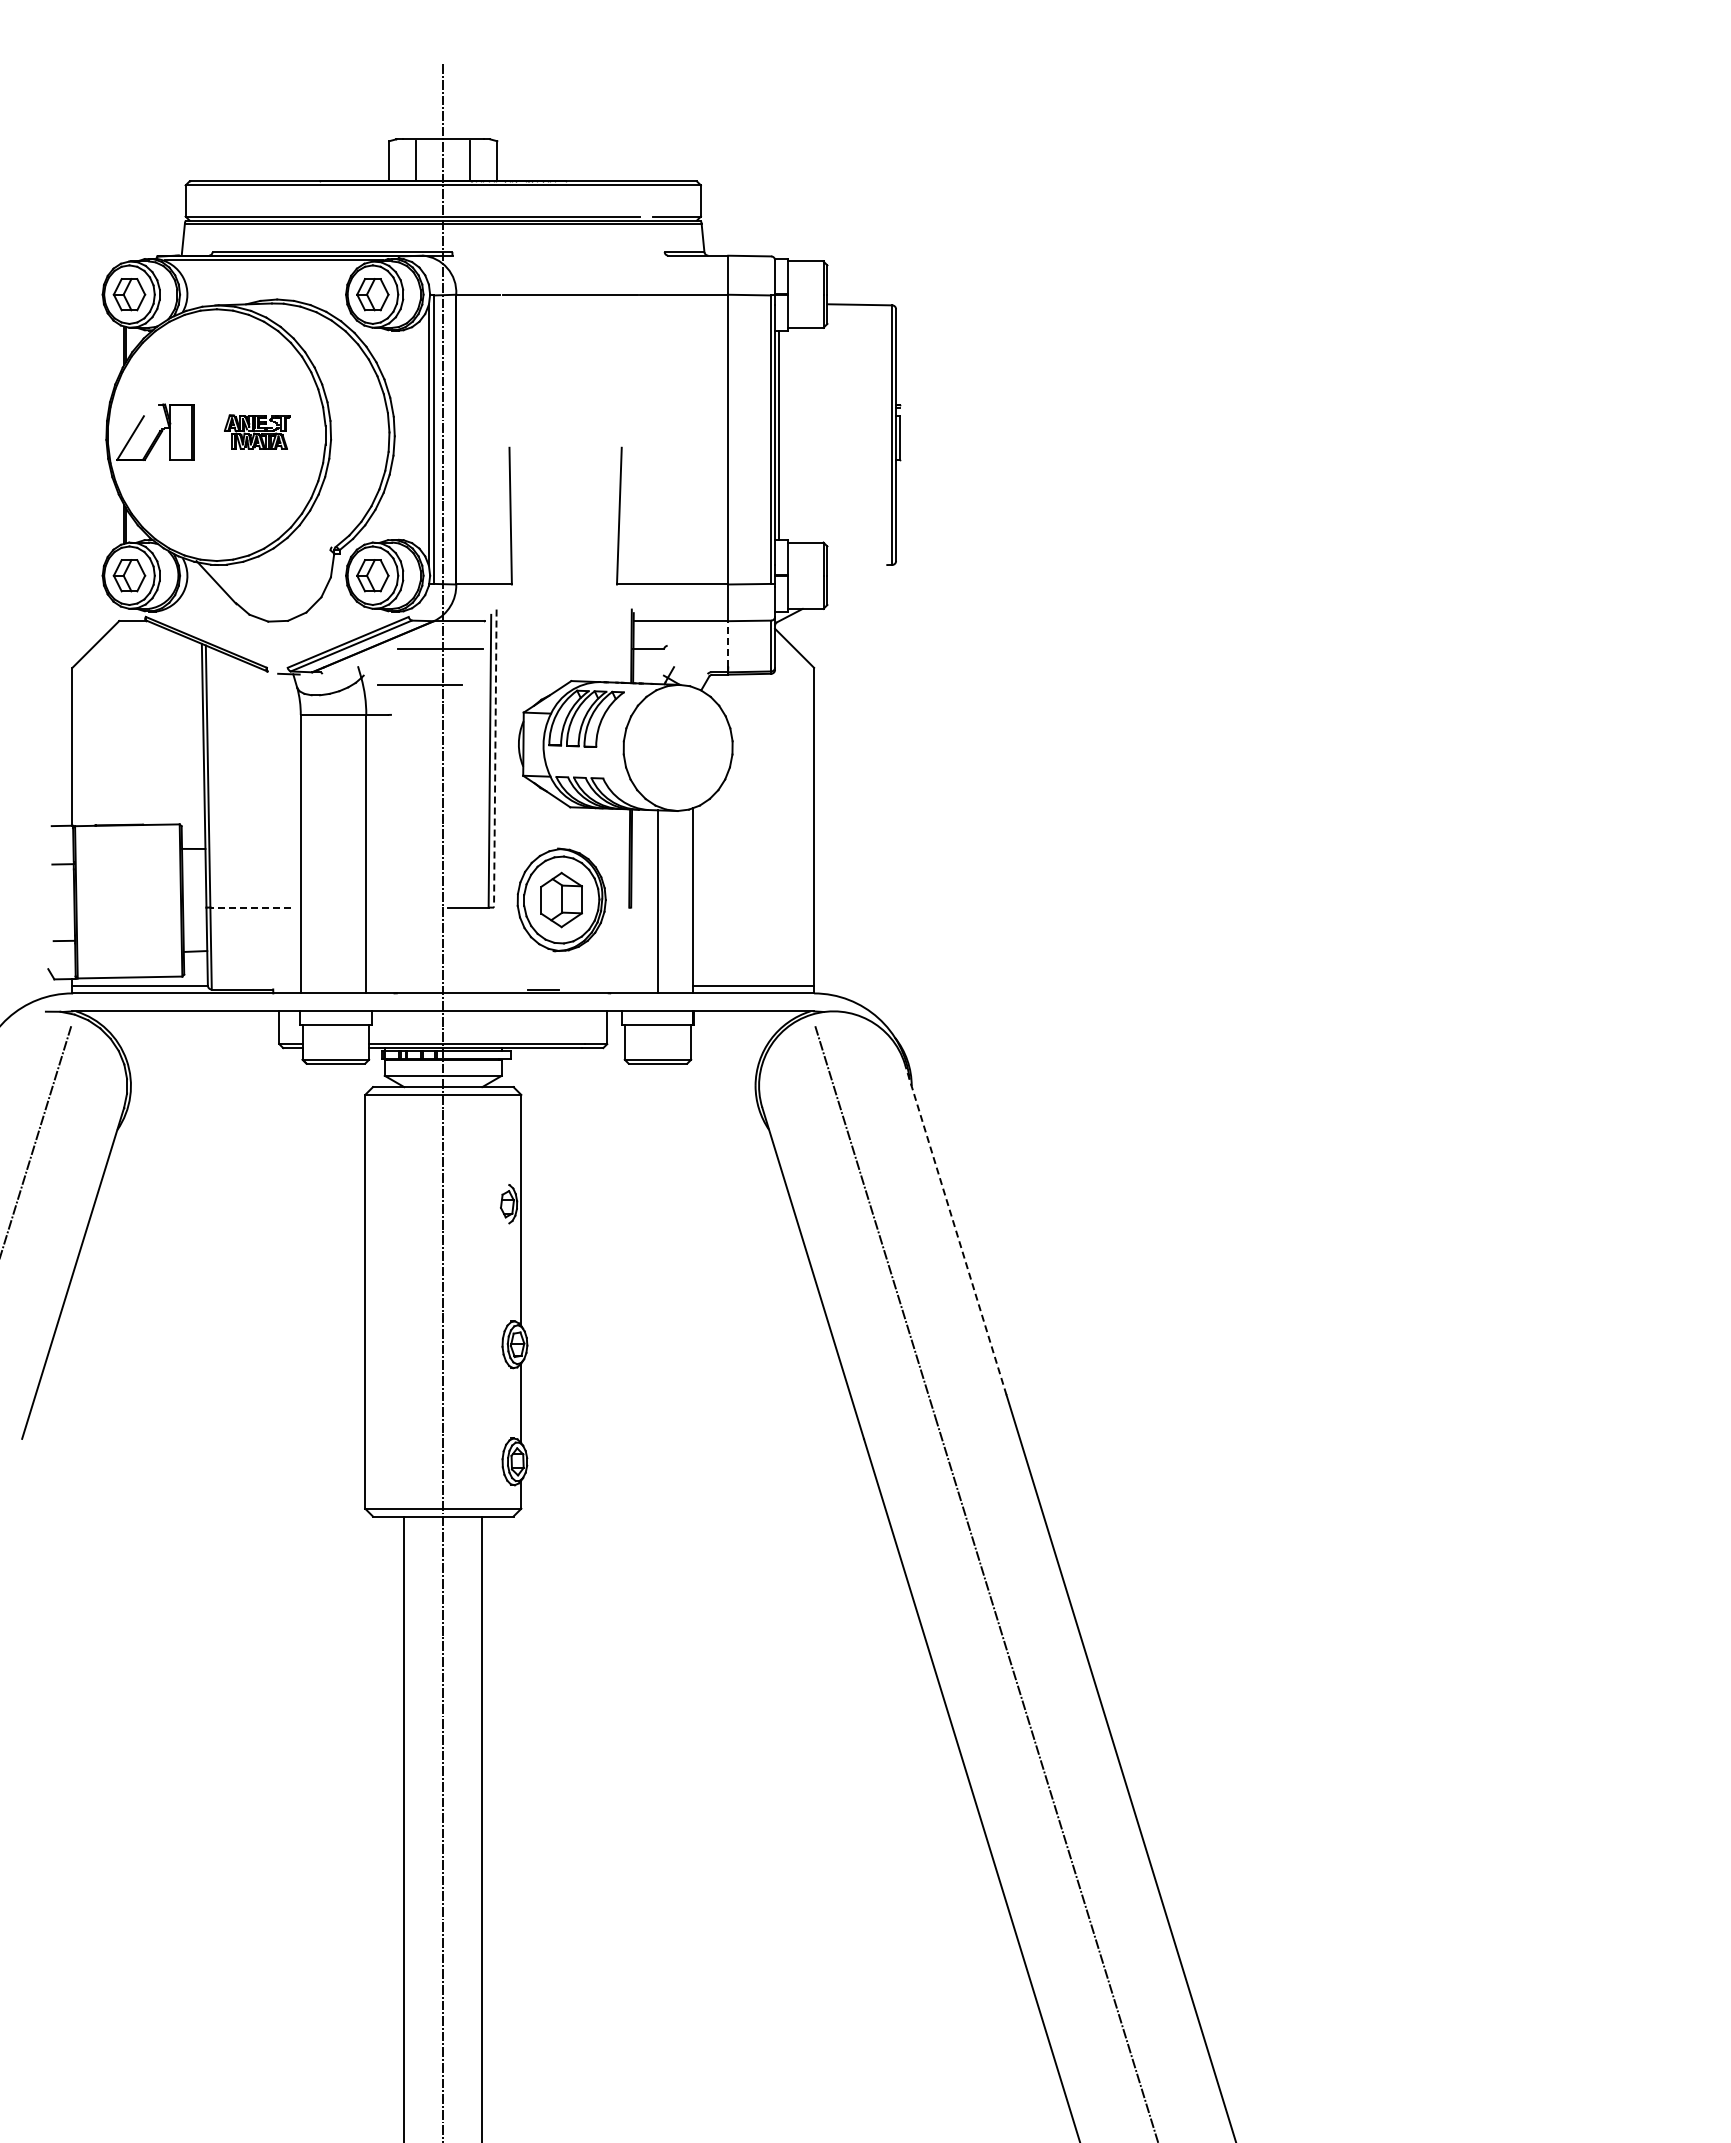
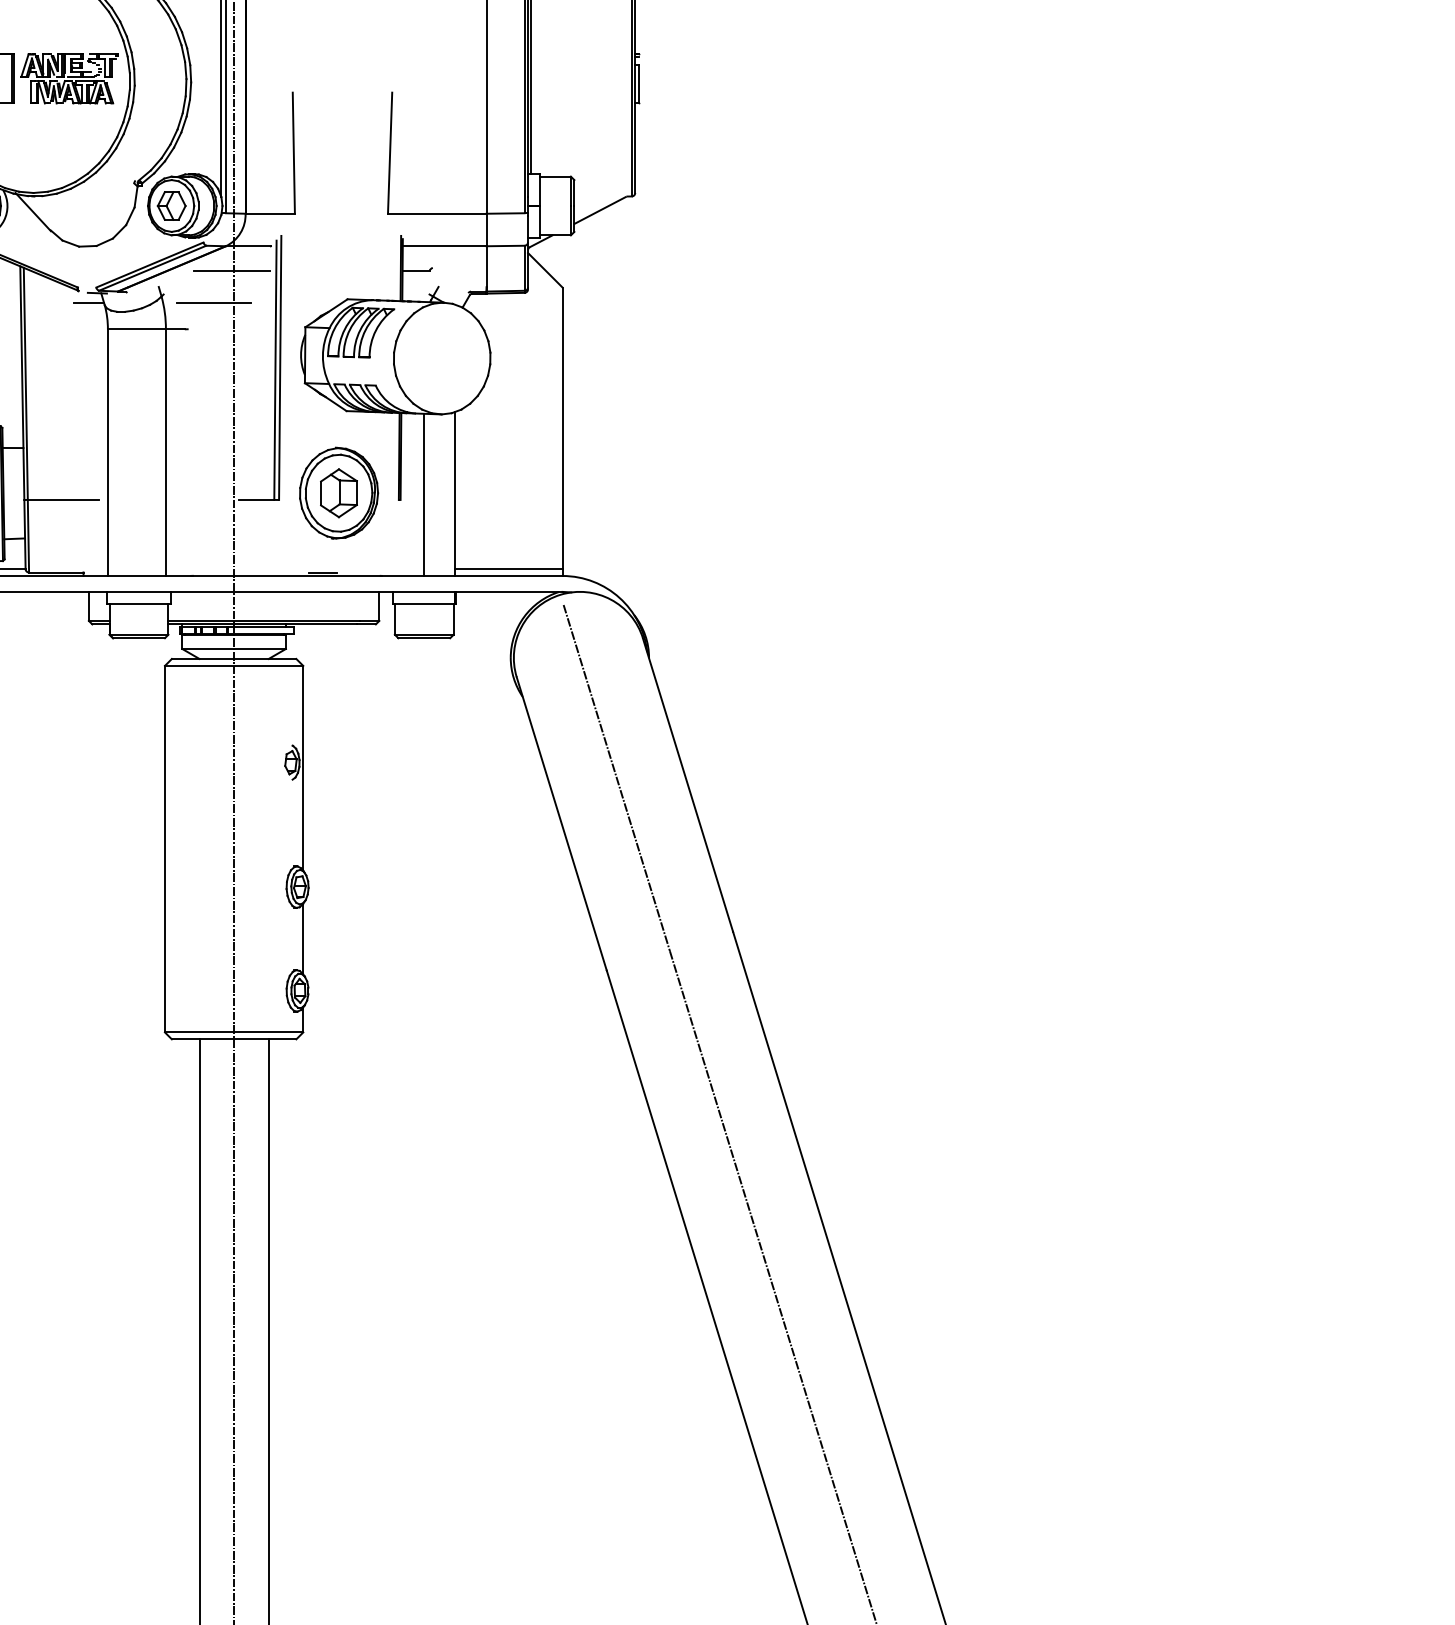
part: (257, 431) -> (69, 78), size x1.67
line: (856, 580) -> (600, 210), added
line: (728, 643) -> (486, 266), dashed -> solid
line: (279, 685) -> (89, 303), added
line: (495, 759) -> (280, 368), dashed -> solid
line: (250, 907) -> (63, 499), dashed -> solid
line: (955, 1229) -> (687, 785), dashed -> solid

